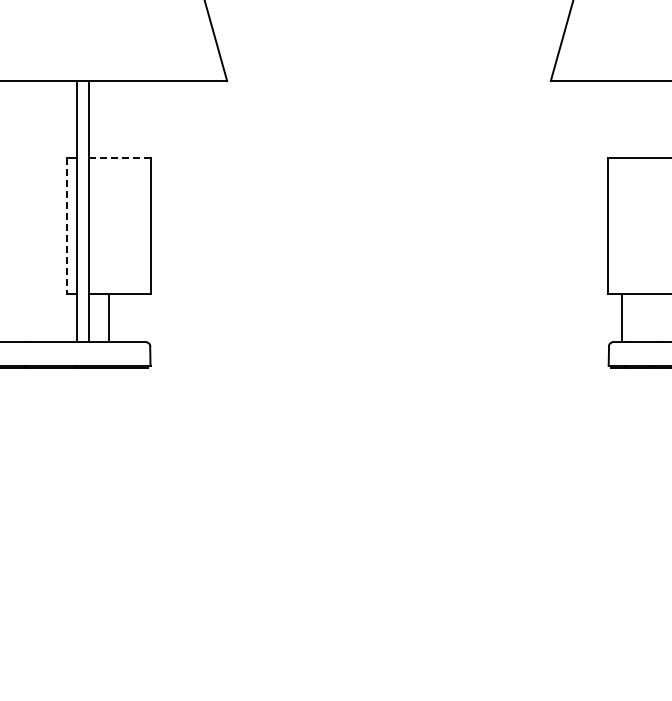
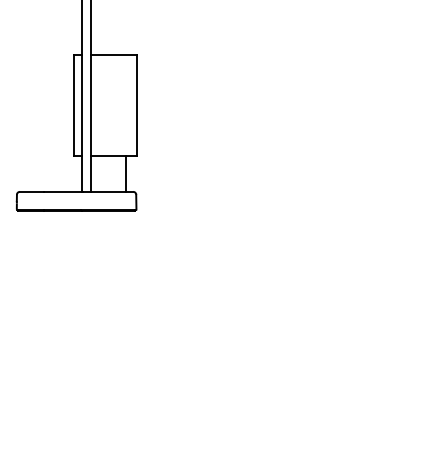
line: (120, 158) -> (114, 54), dashed -> solid
line: (67, 226) -> (74, 105), dashed -> solid
line: (109, 318) -> (126, 174), moved

